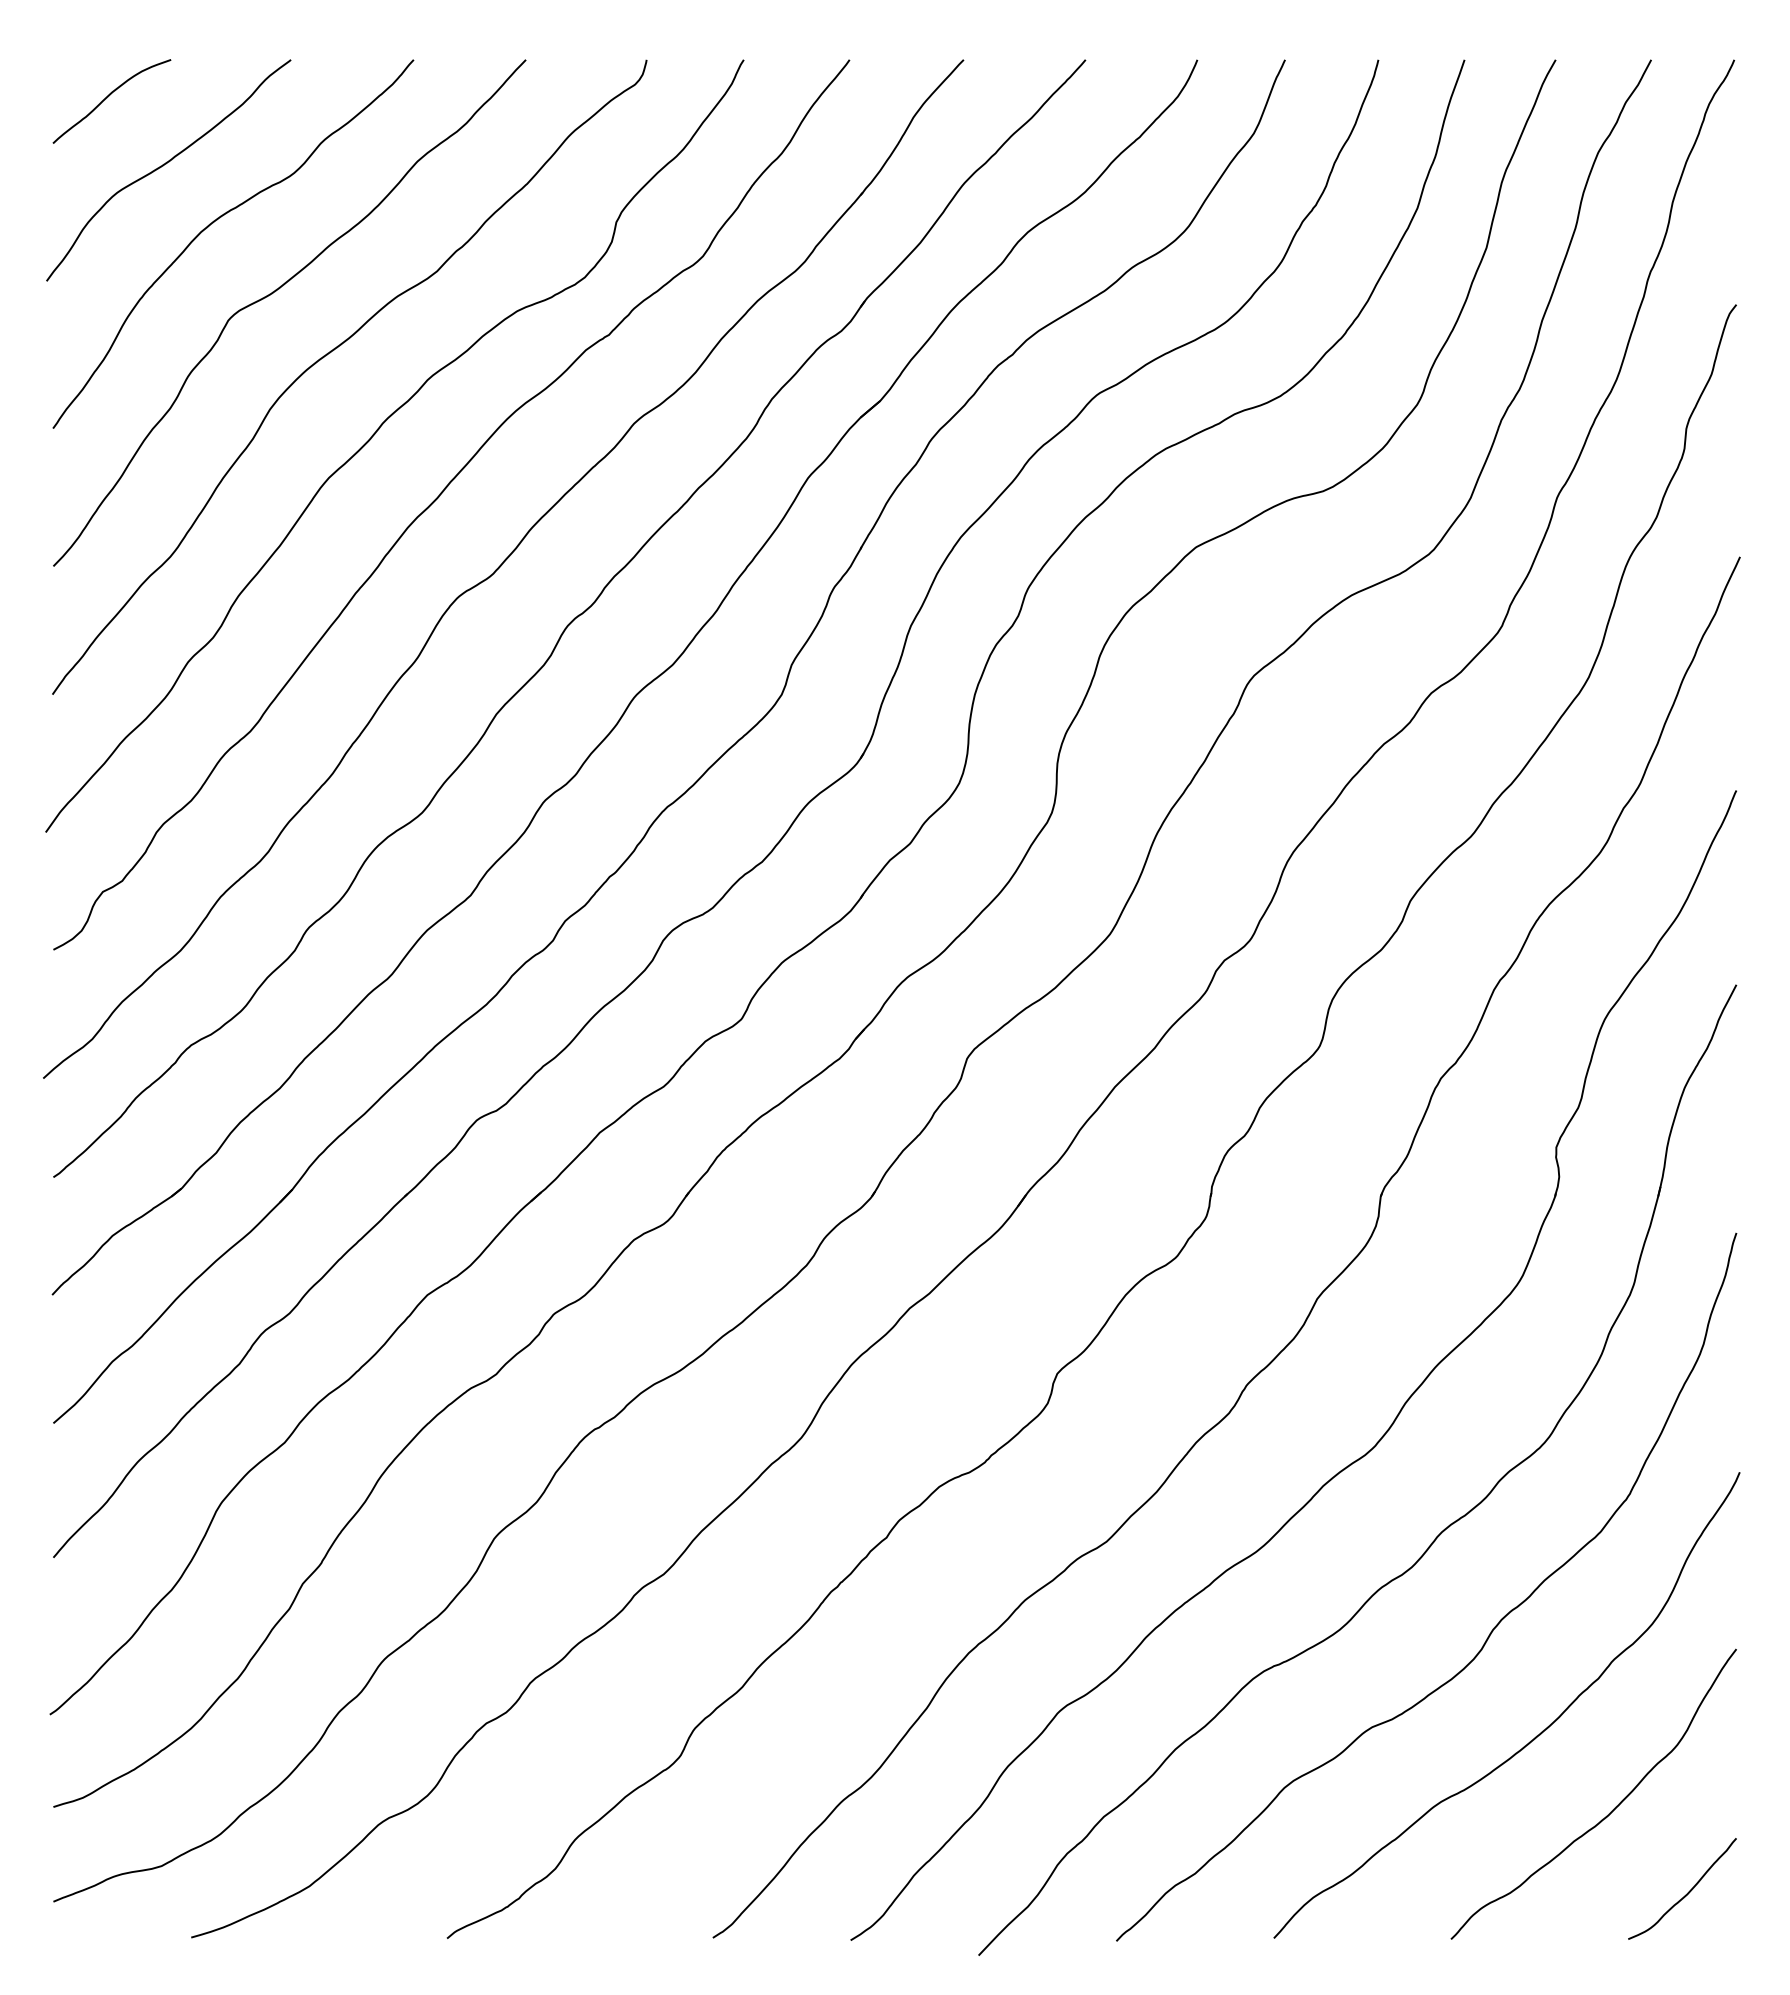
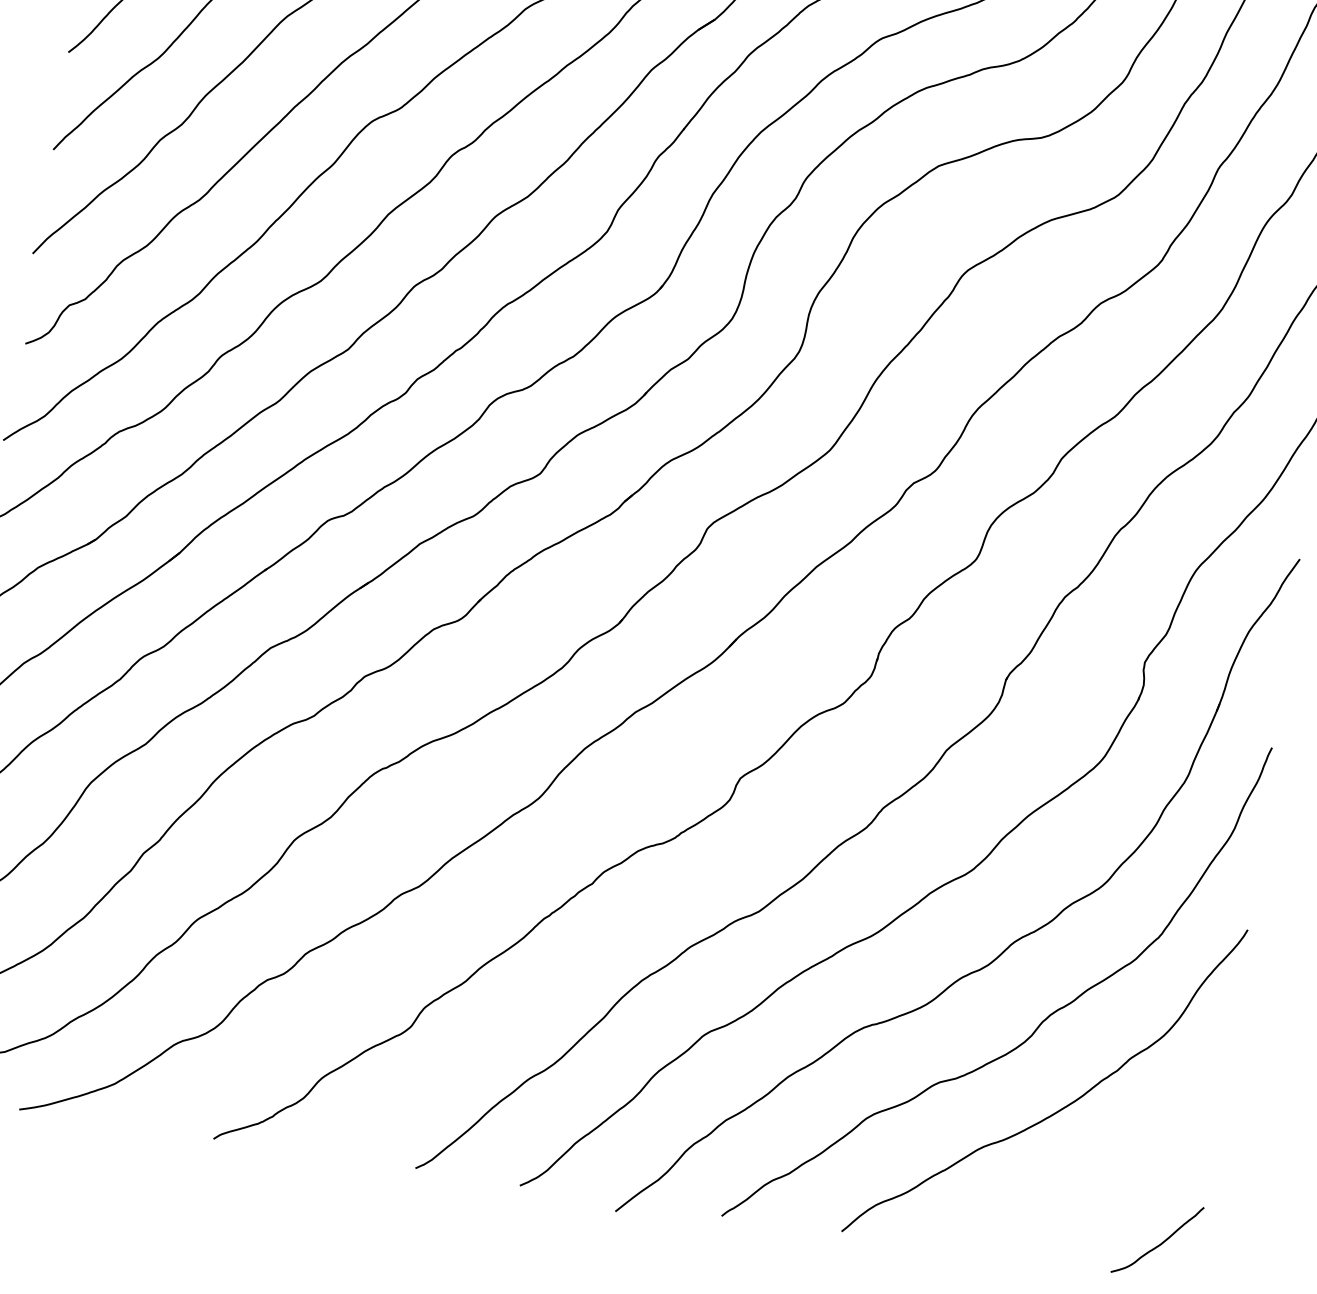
curve: (1611, 1810) -> (1112, 1172), removed

